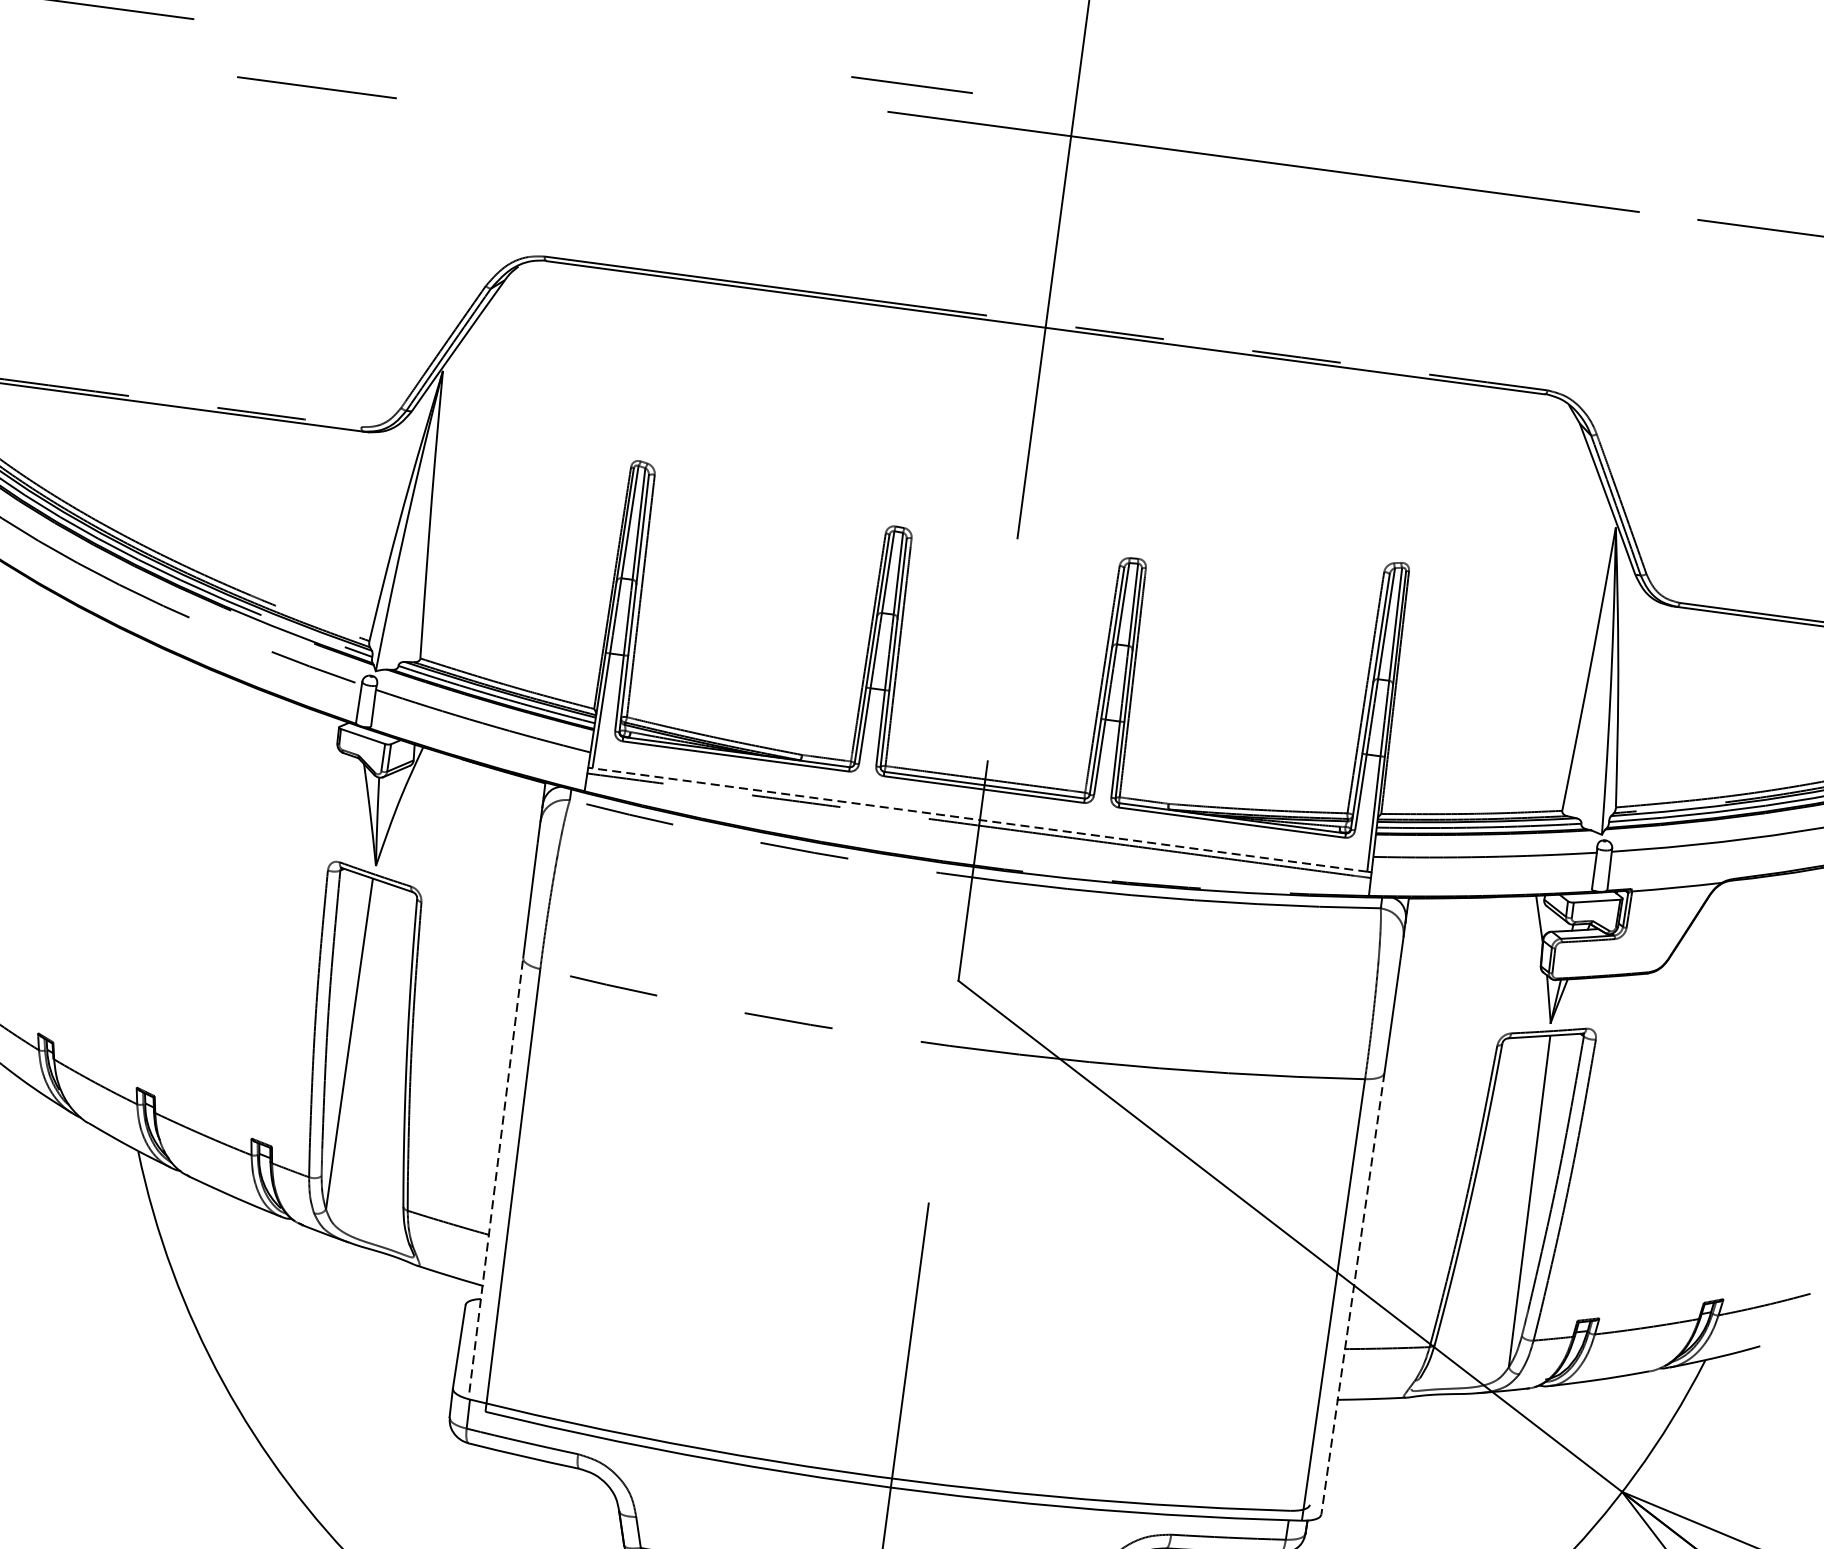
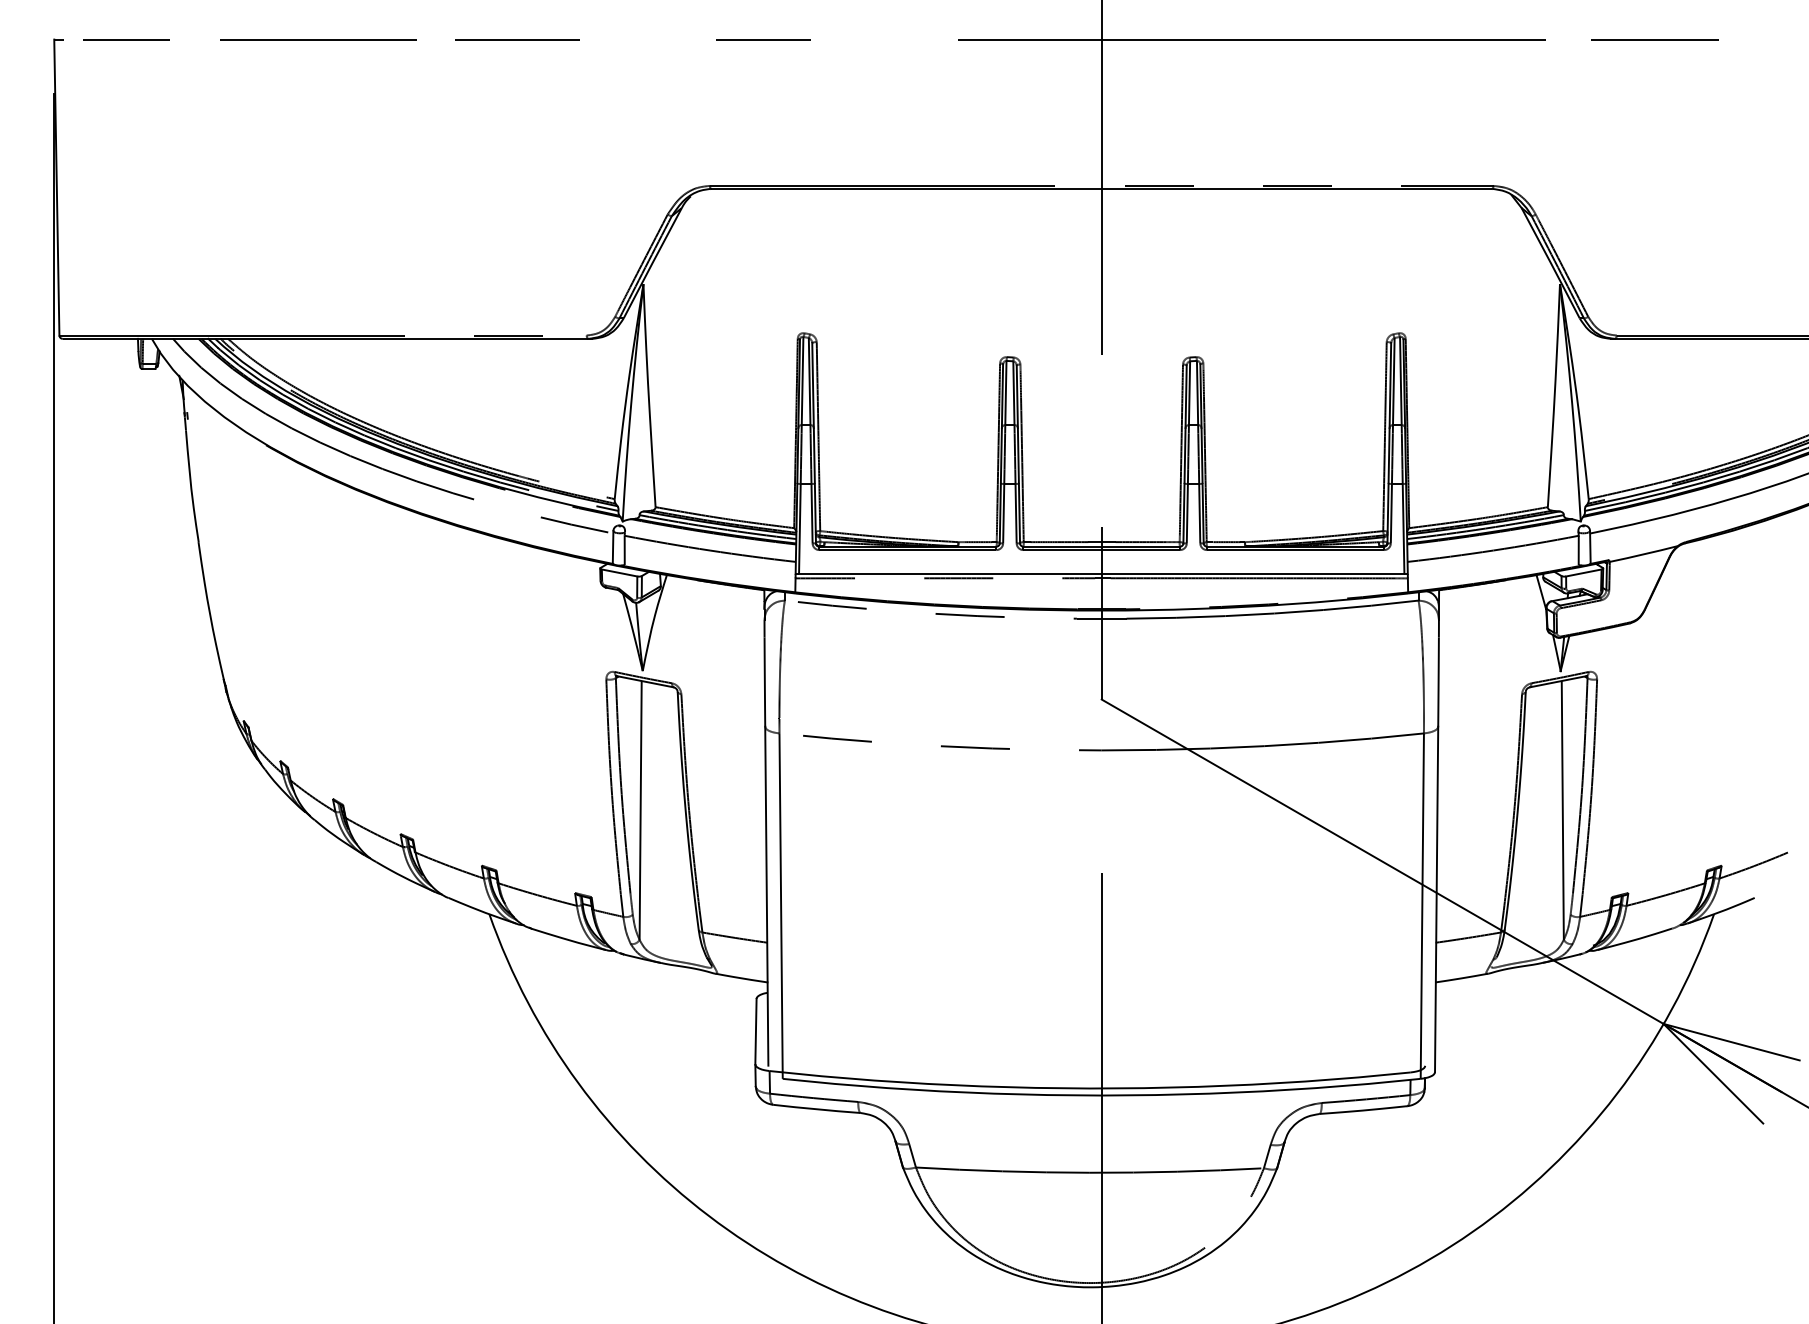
line: (912, 84) -> (763, 39), moved
line: (316, 87) -> (517, 39), moved
line: (979, 819) -> (1101, 573), dashed -> solid
line: (496, 1174) -> (766, 895), dashed -> solid
line: (1352, 1293) -> (1436, 899), dashed -> solid

